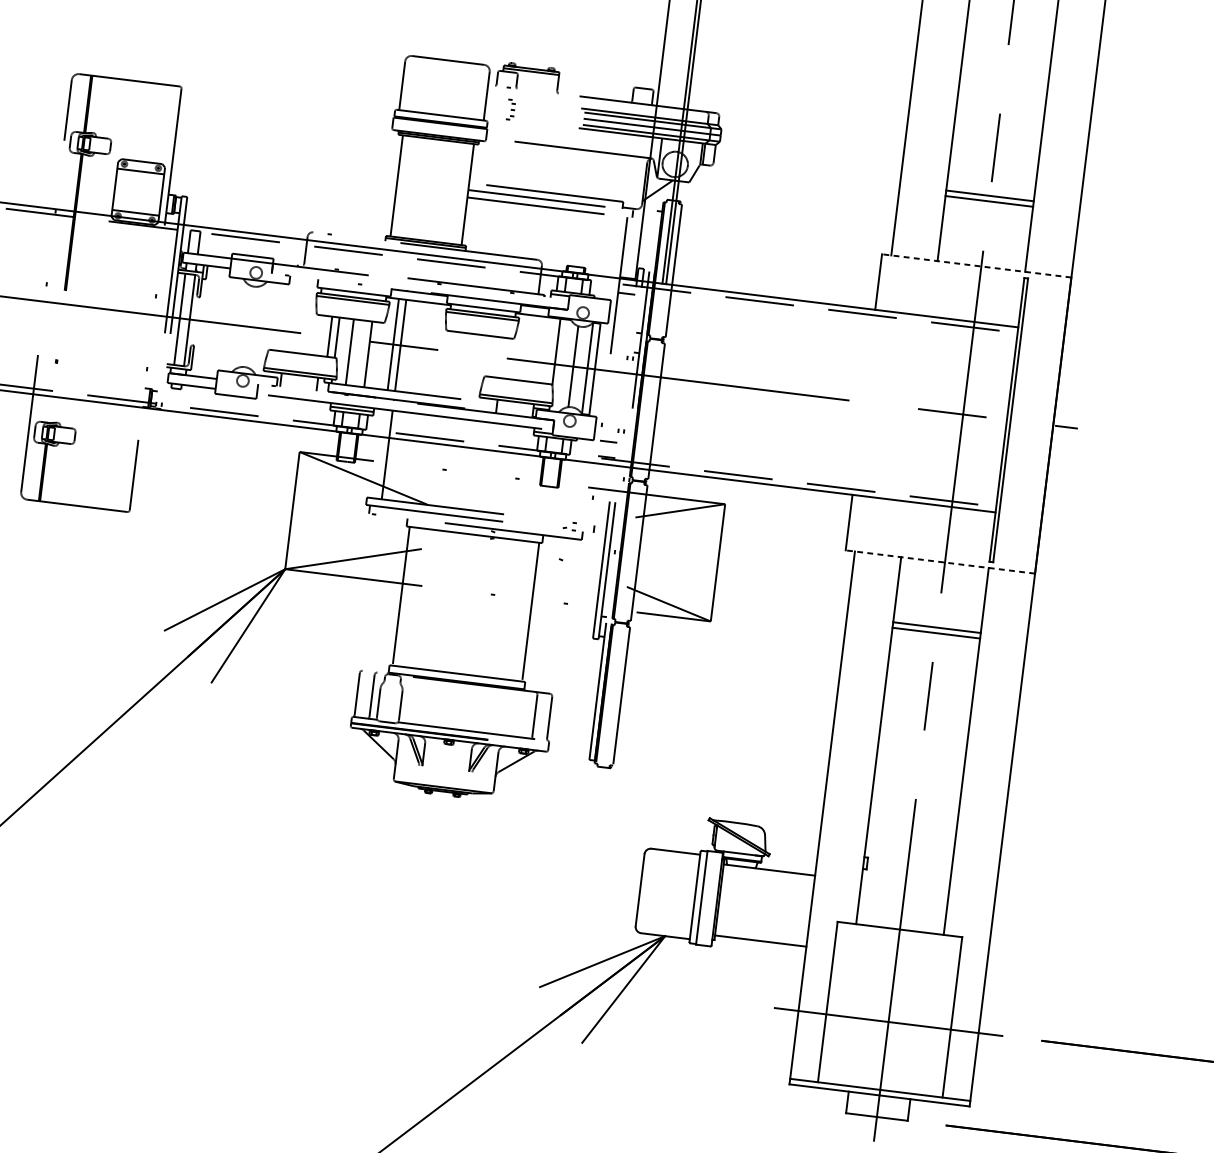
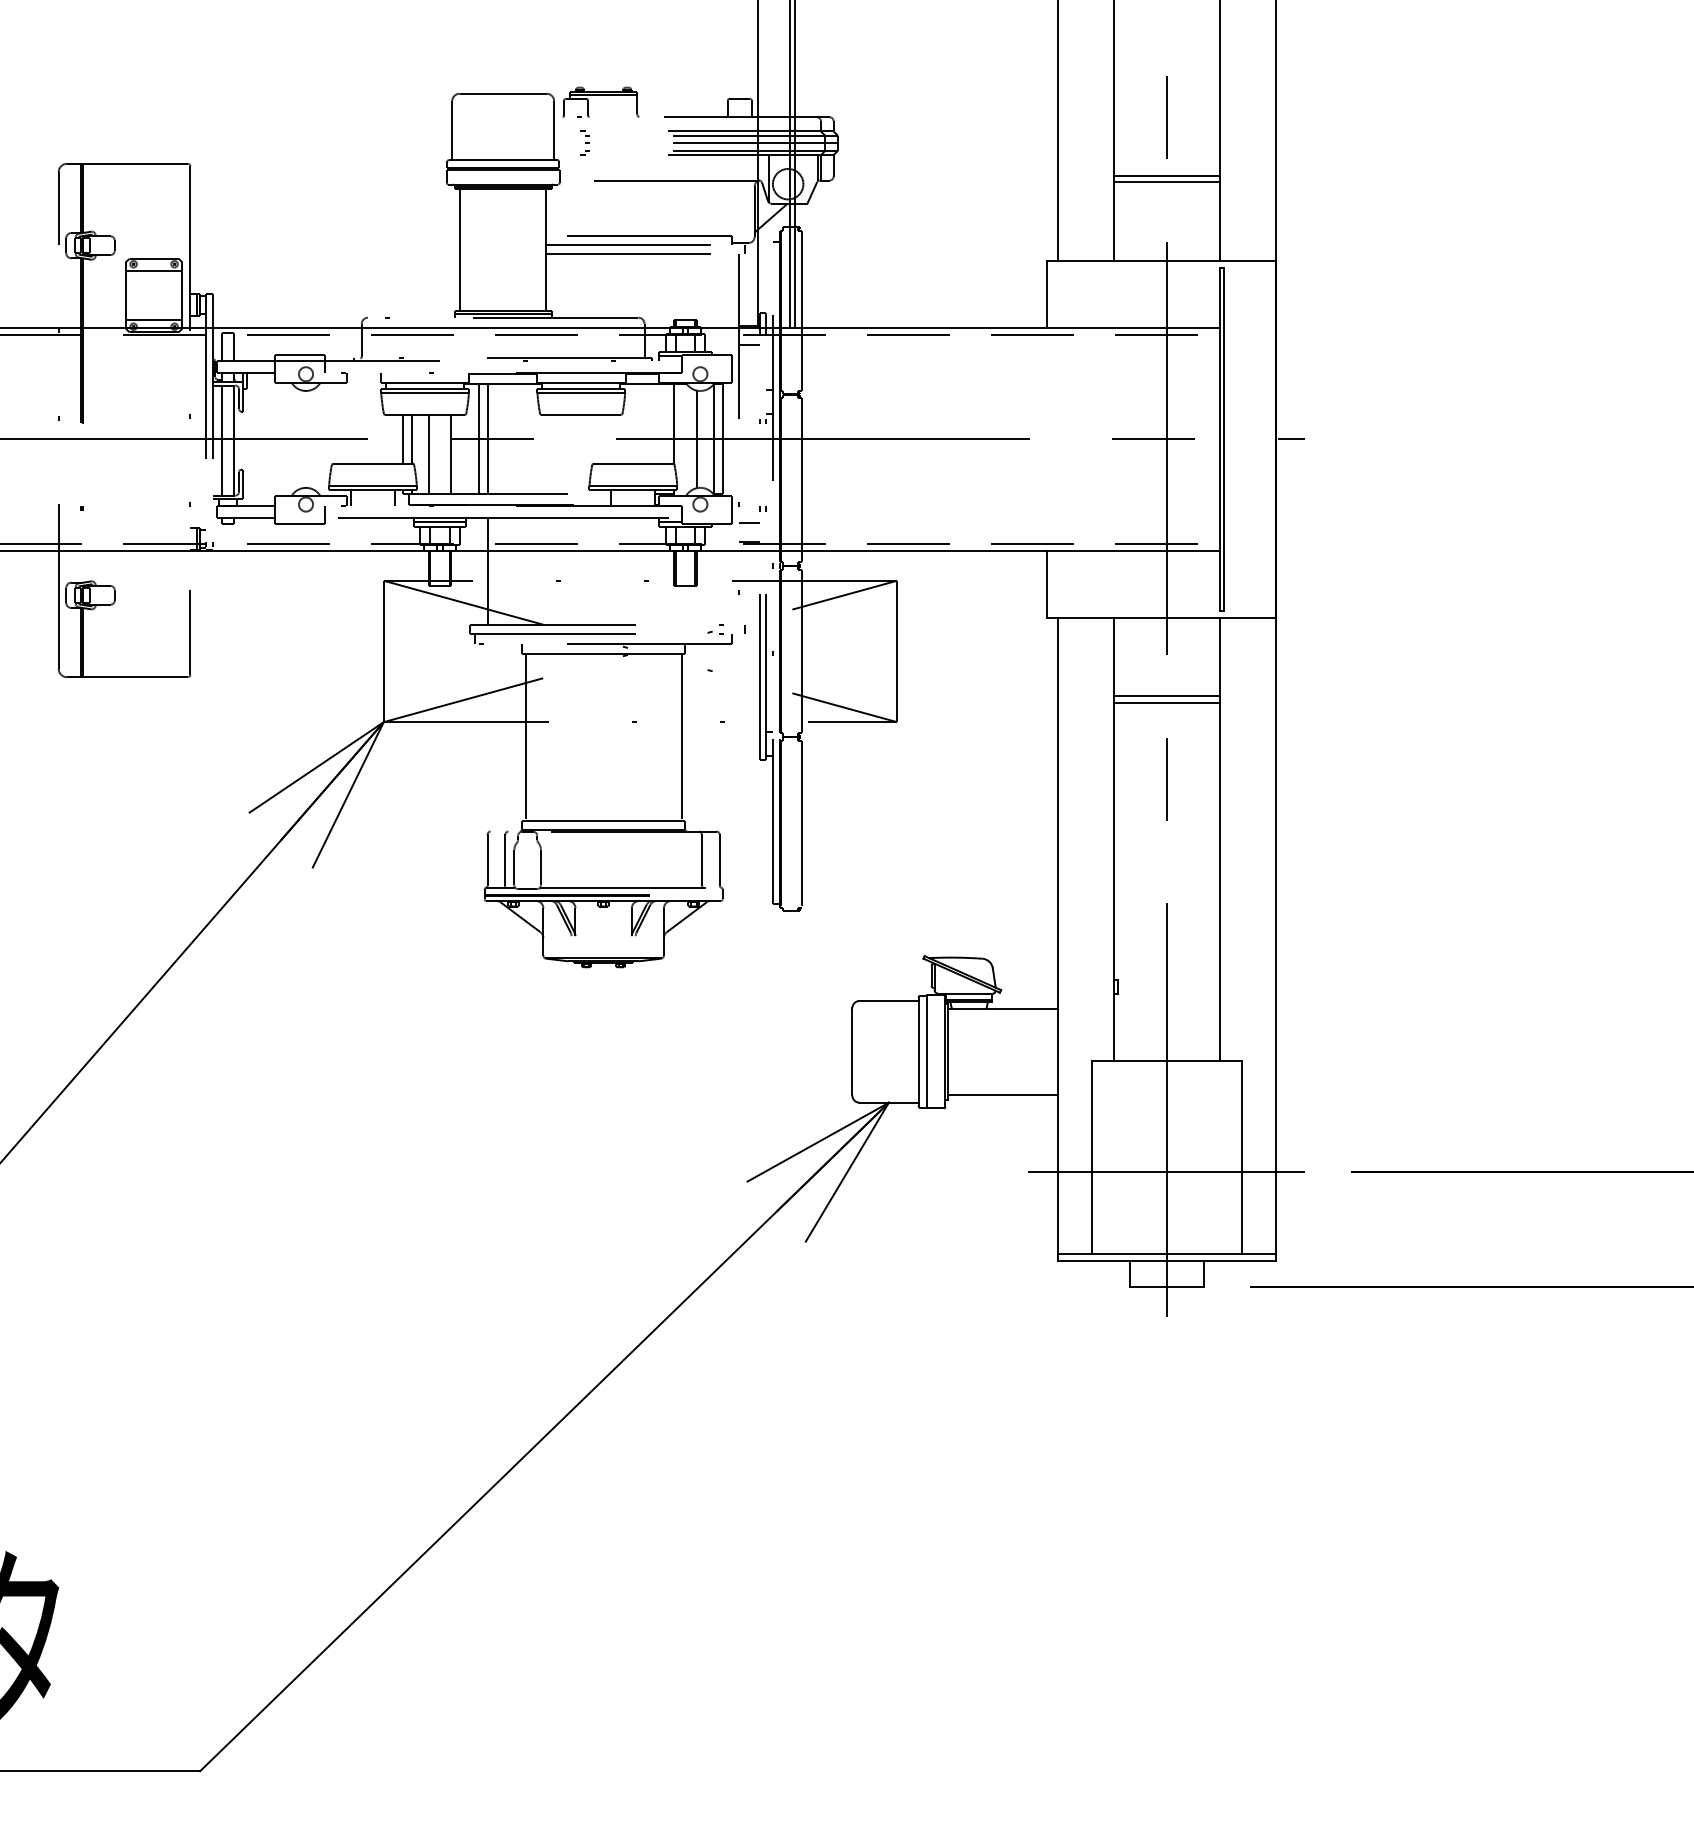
line: (976, 265) -> (1160, 260), dashed -> solid
line: (939, 562) -> (1160, 618), dashed -> solid

